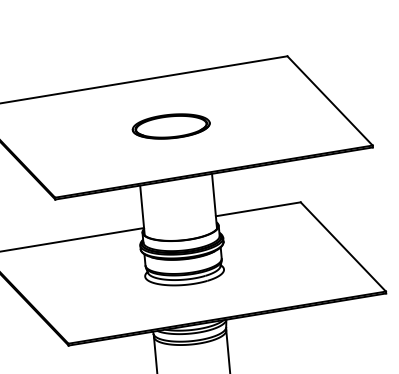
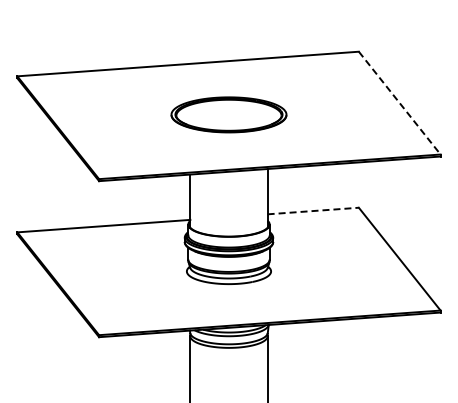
line: (329, 101) -> (399, 103), solid -> dashed
part: (170, 126) -> (228, 114), size x1.4
line: (258, 209) -> (313, 211), solid -> dashed

